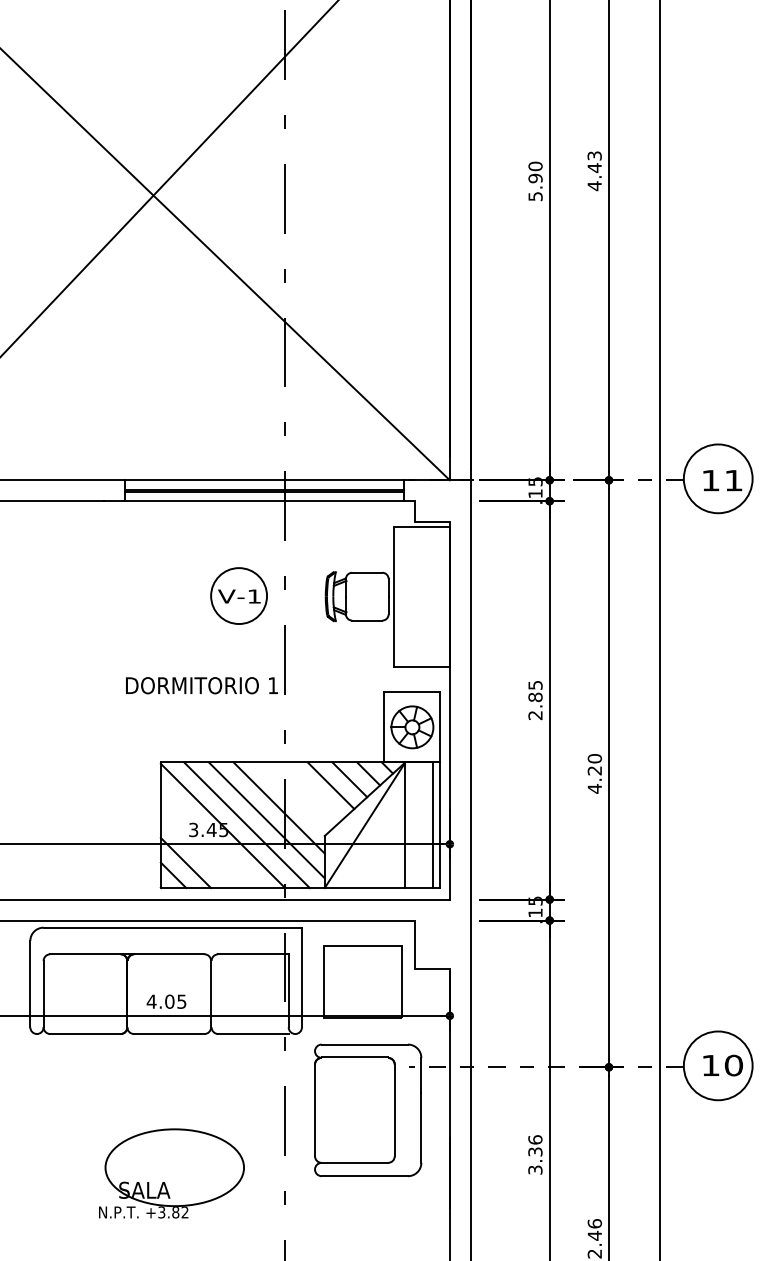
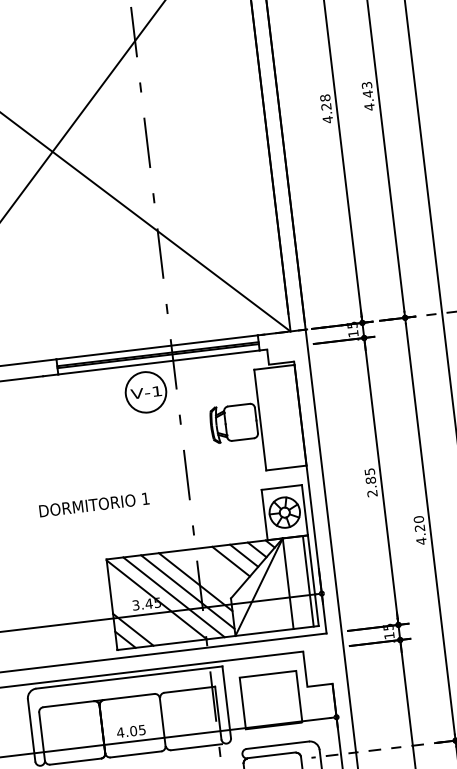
text: (535, 181) -> (326, 108), 5.90 -> 4.28
part: (238, 595) -> (145, 392), moved
text: (201, 685) -> (93, 504), moved

